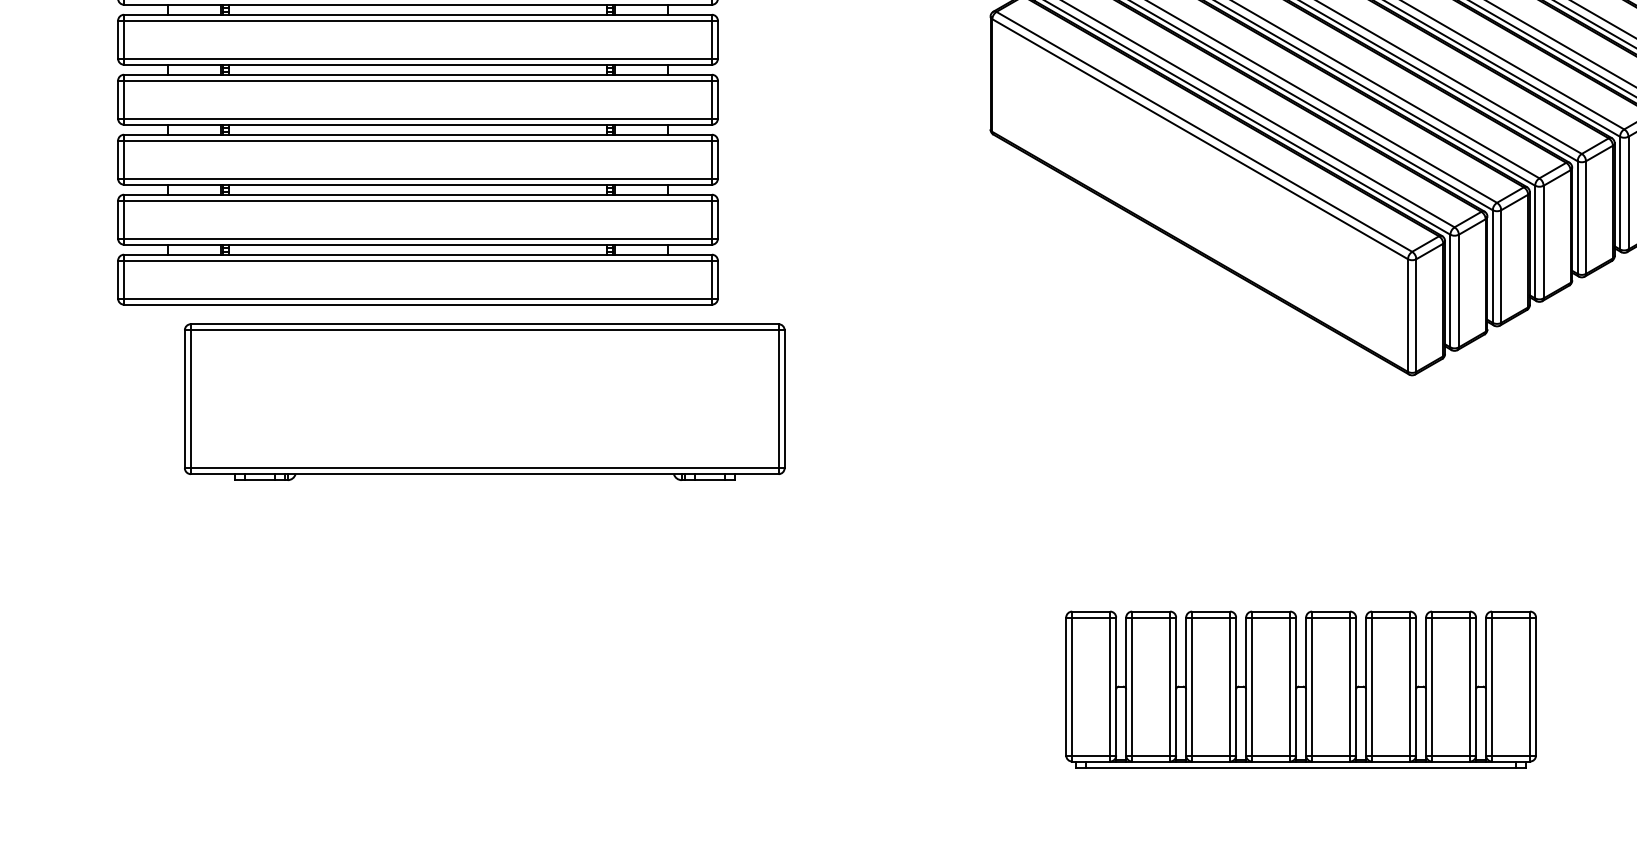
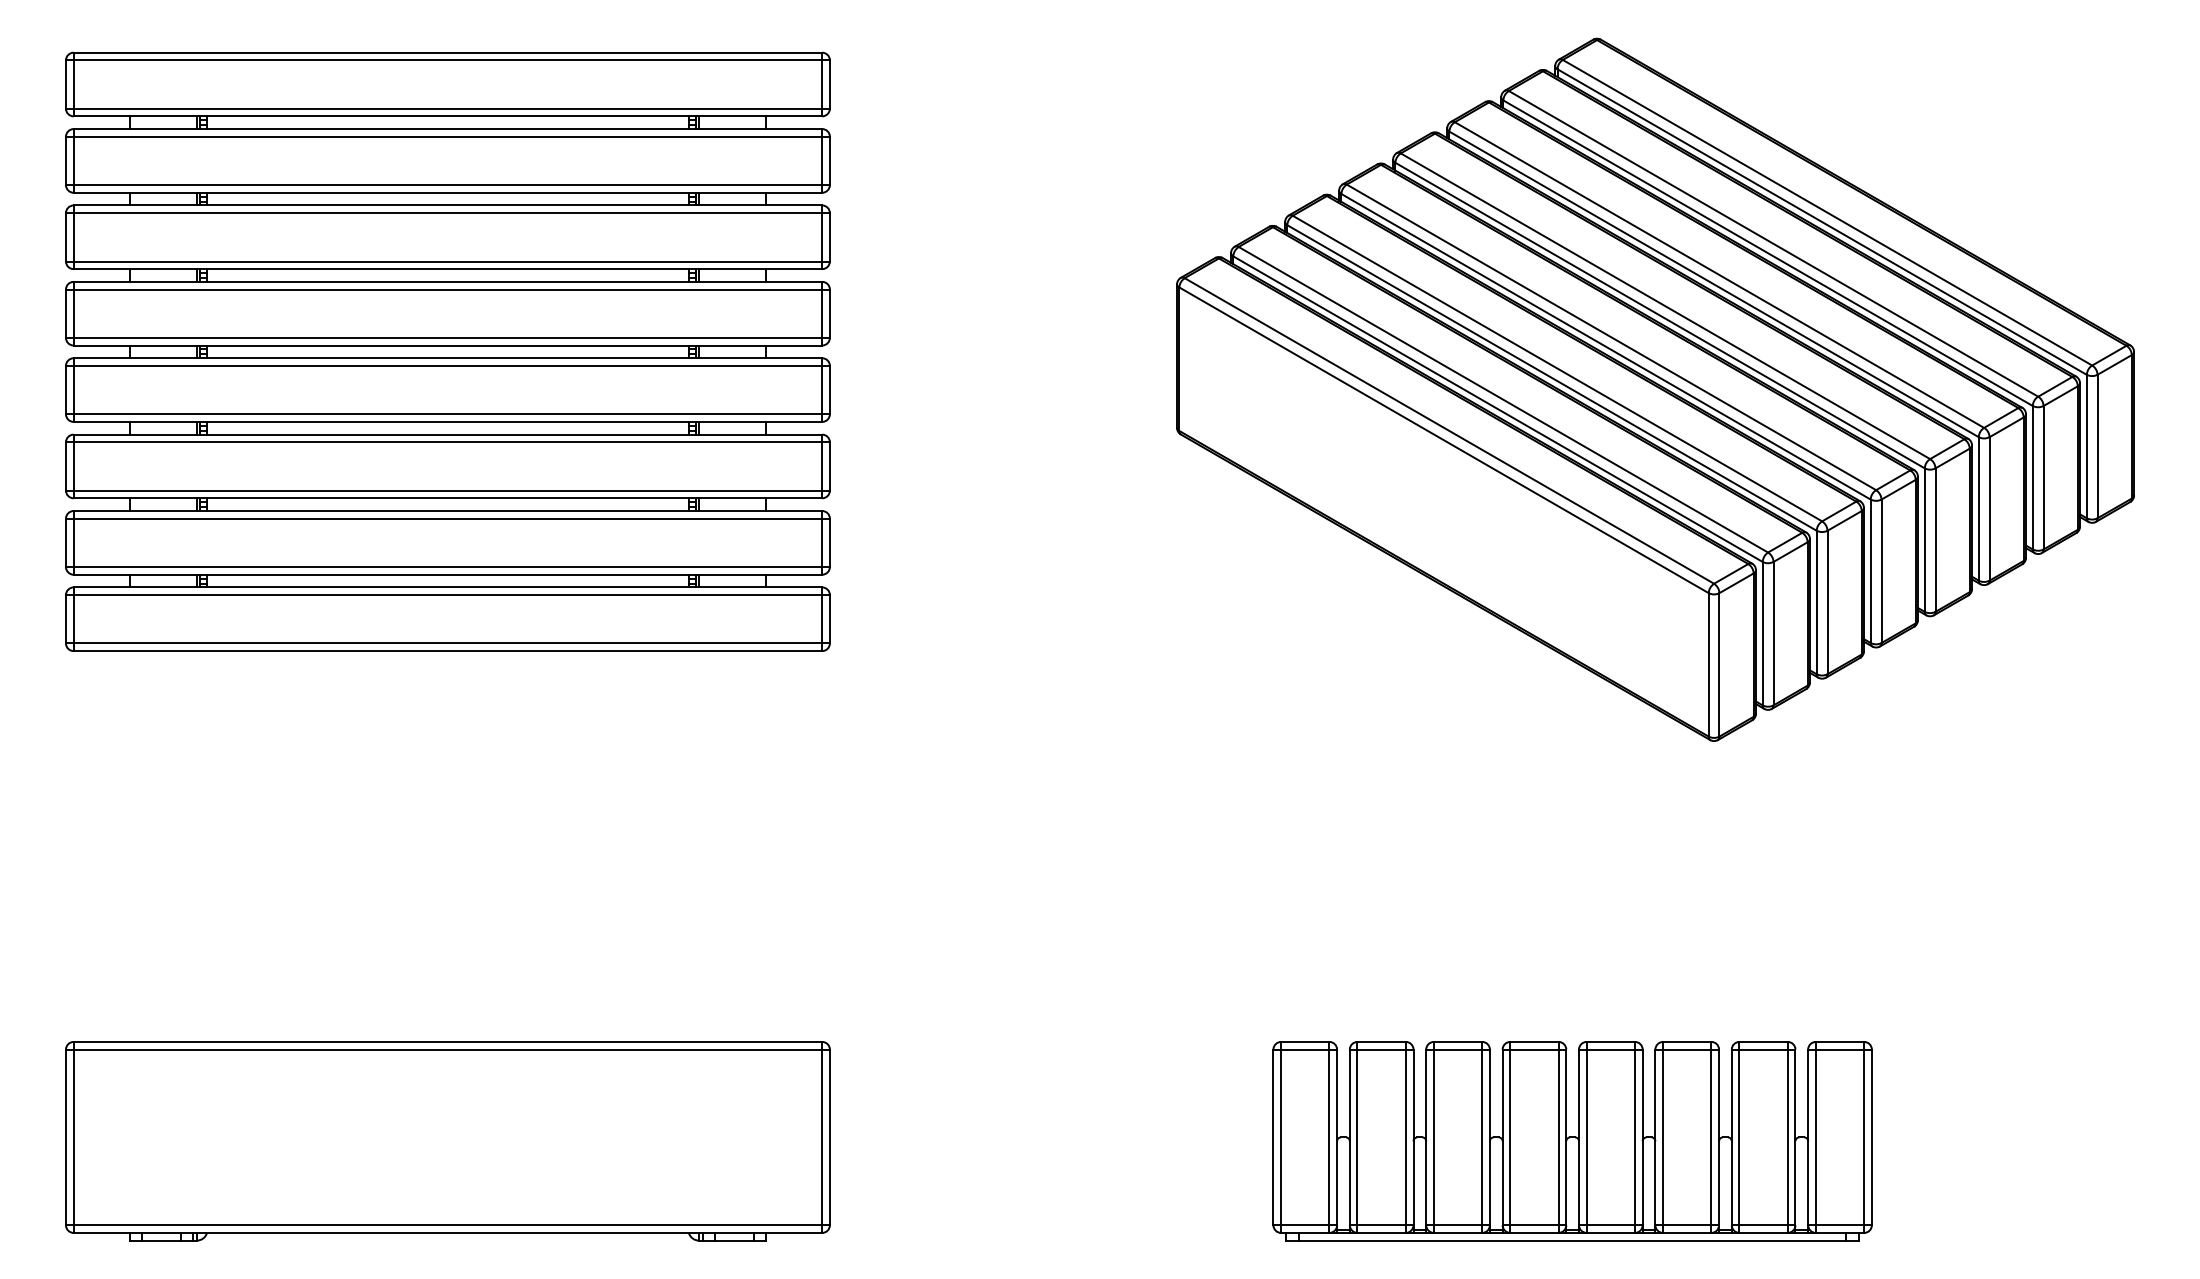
part: (484, 402) -> (447, 1141), moved

